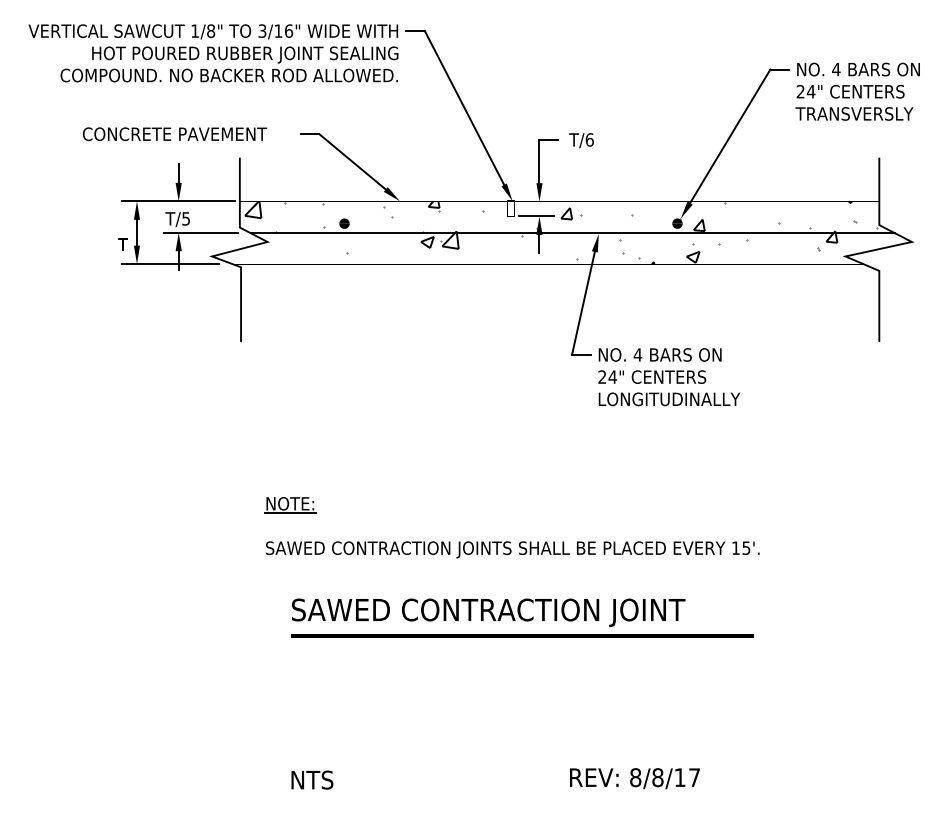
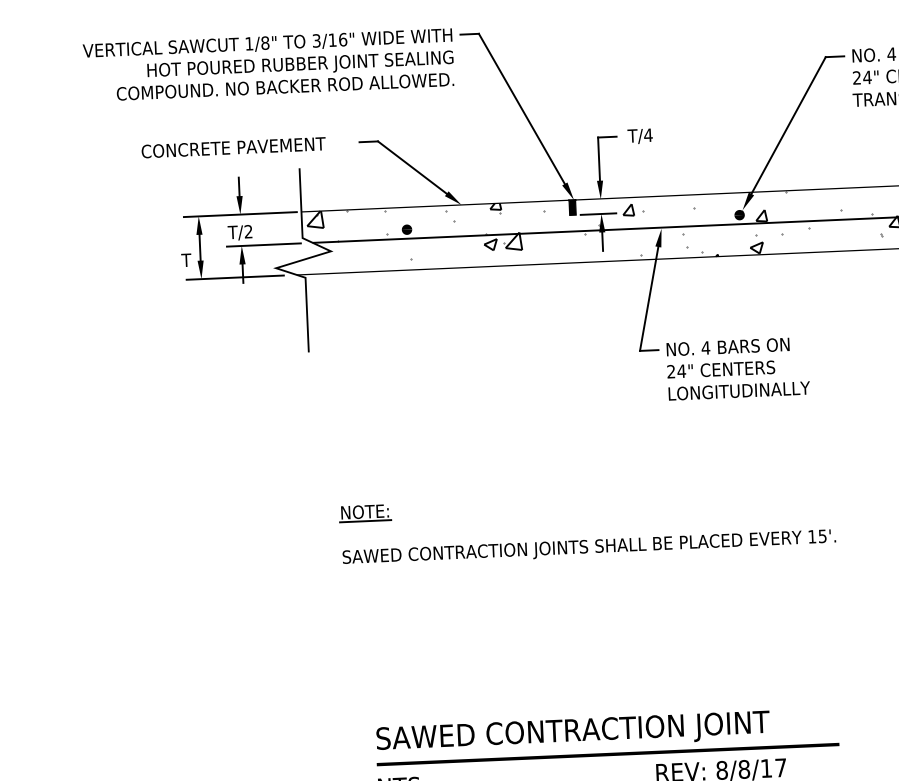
text: (589, 139) -> (648, 134), T/6 -> T/4
fill: (510, 208) -> (572, 207), added
text: (185, 218) -> (247, 231), T/5 -> T/2
text: (522, 617) -> (607, 736), moved

